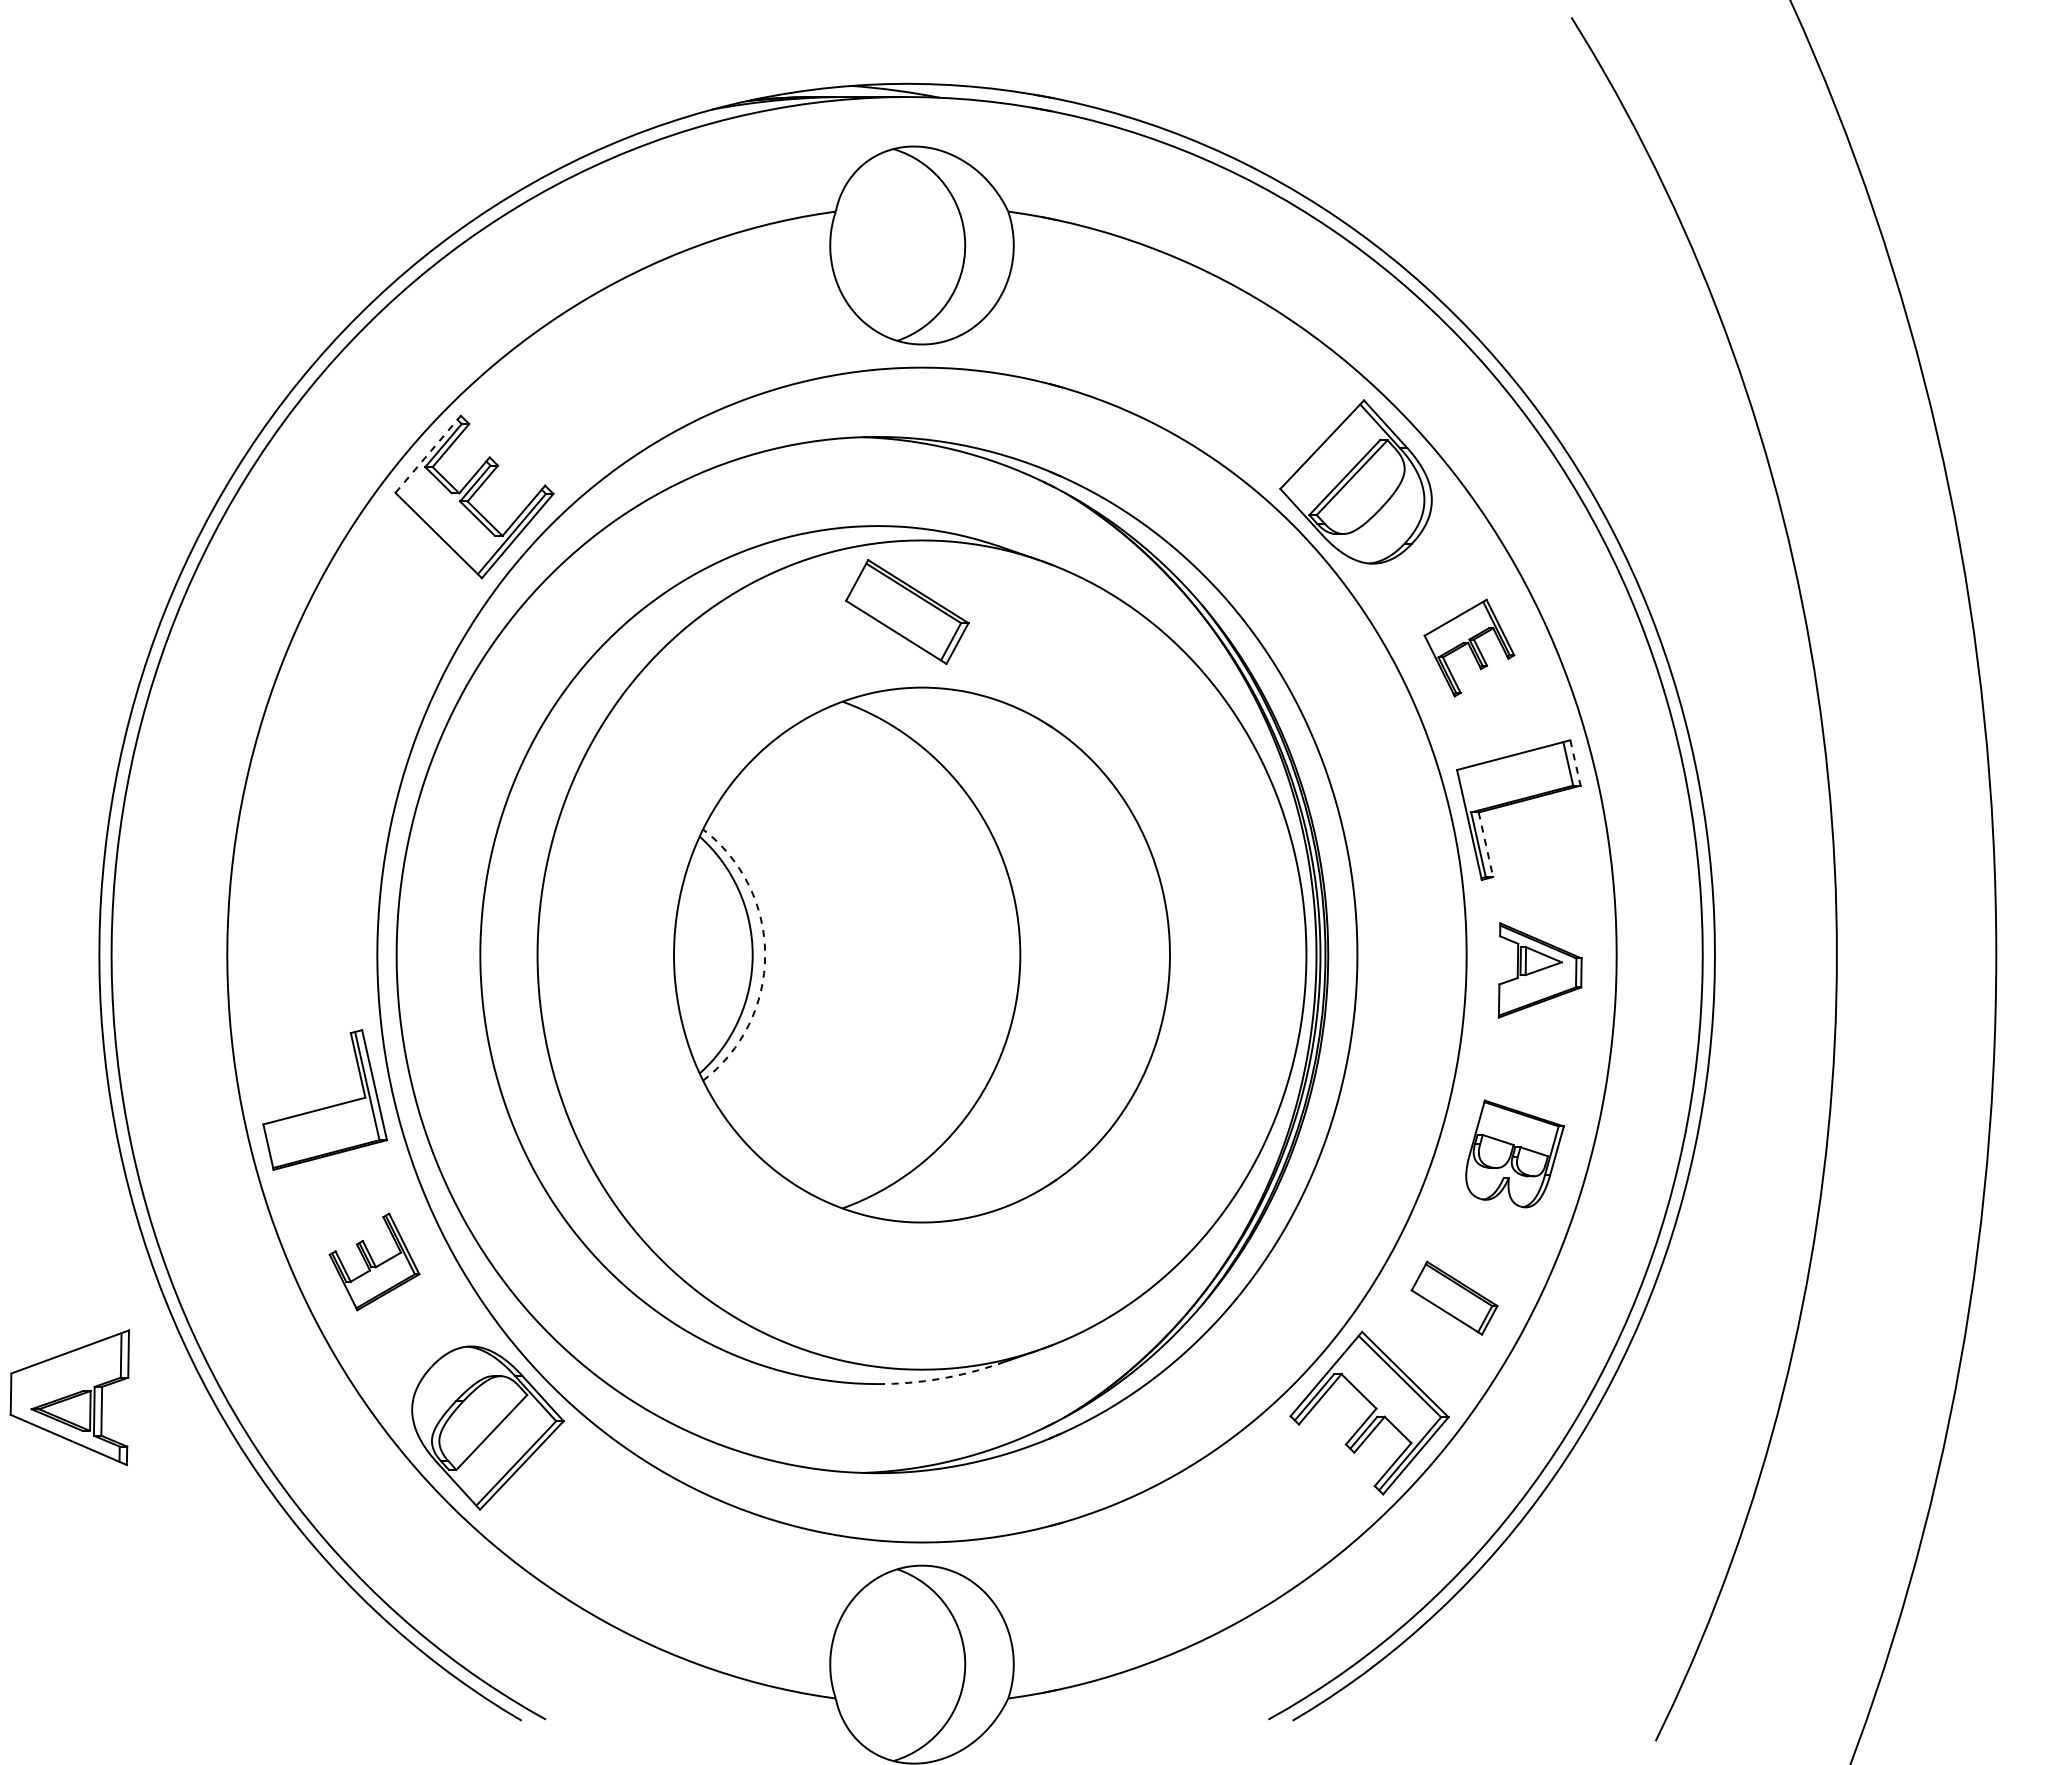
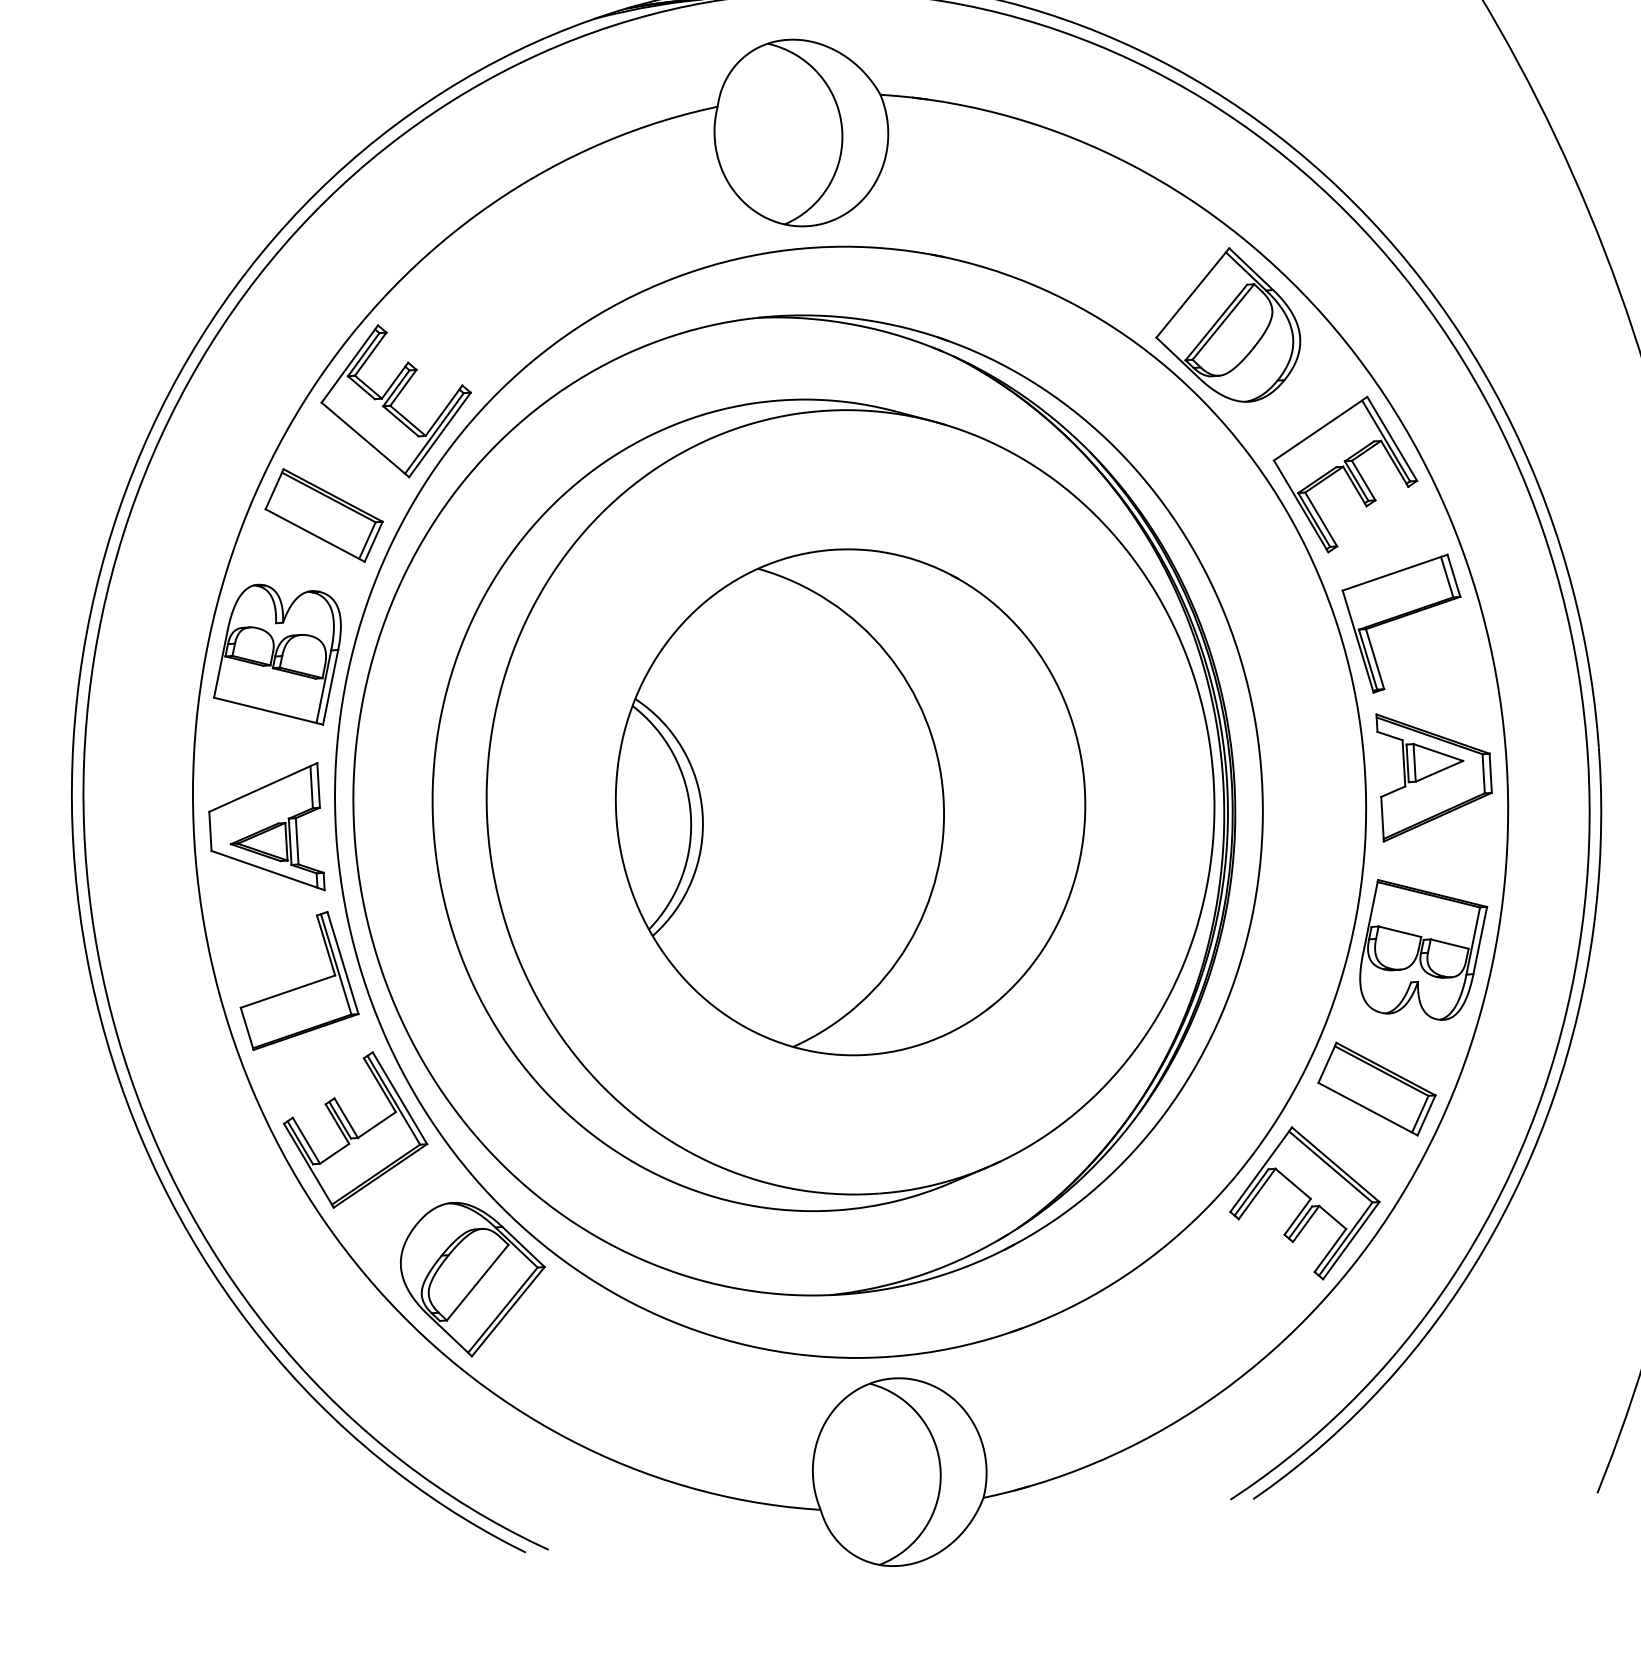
line: (428, 454) -> (350, 364), dashed -> solid
part: (907, 612) -> (324, 515), moved
part: (1469, 647) -> (1345, 474), size x1.67
part: (328, 756) -> (276, 656), added
line: (1575, 763) -> (1453, 576), dashed -> solid
line: (1486, 845) -> (1375, 659), dashed -> solid
arc: (765, 955) -> (702, 813), dashed -> solid
part: (1540, 970) -> (1435, 774), size x1.43
part: (1514, 1153) -> (1423, 948), size x1.43
part: (374, 1261) -> (355, 1129), size x1.67
part: (1454, 1298) -> (1376, 1089), size x1.43
arc: (939, 1378) -> (896, 1200), dashed -> solid
part: (69, 1397) -> (265, 830), moved

